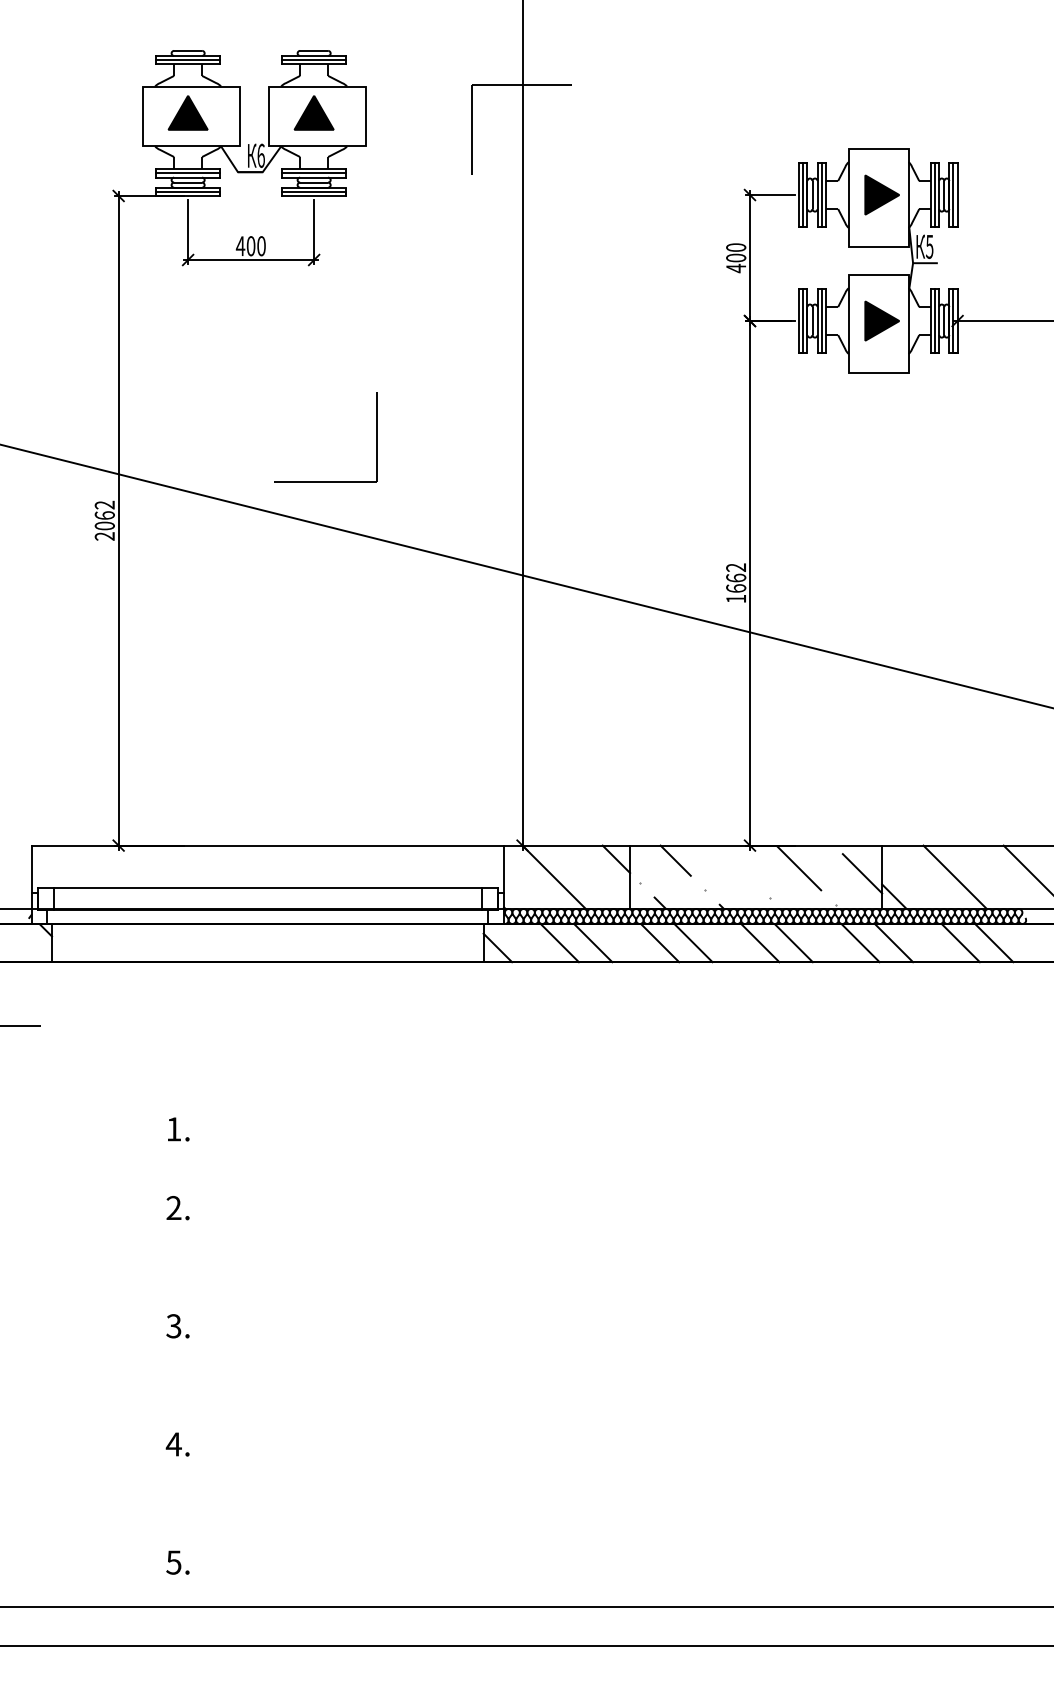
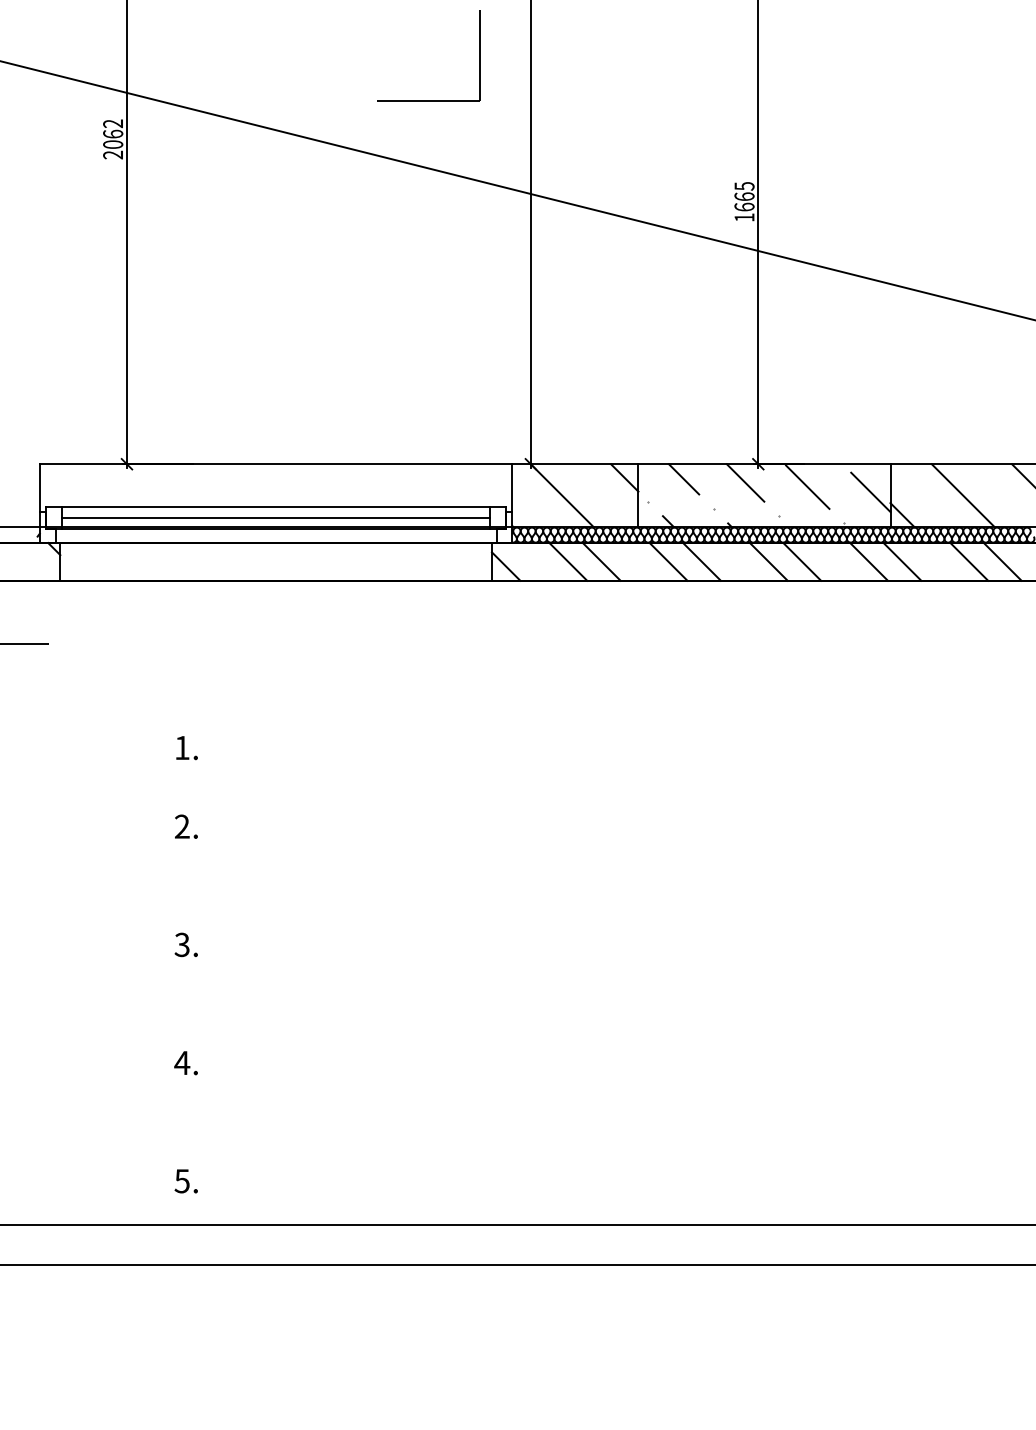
part: (325, 481) -> (428, 100), moved
text: (736, 567) -> (744, 186), 1662 -> 1665
line: (736, 864) -> (744, 483), added
line: (267, 899) -> (275, 518), added

